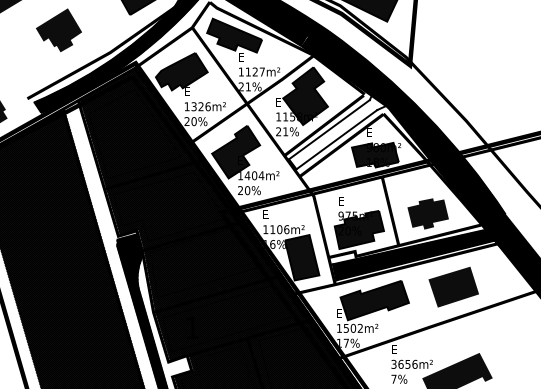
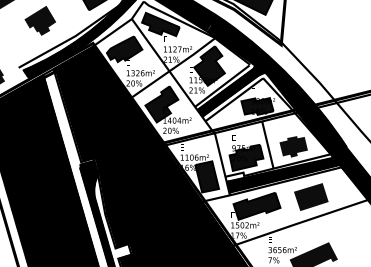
hatch: (340, 128) -> (233, 88), added

